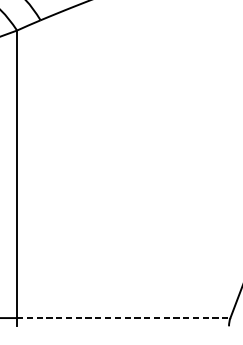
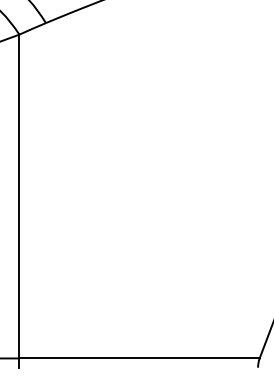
line: (124, 318) -> (140, 358), dashed -> solid

